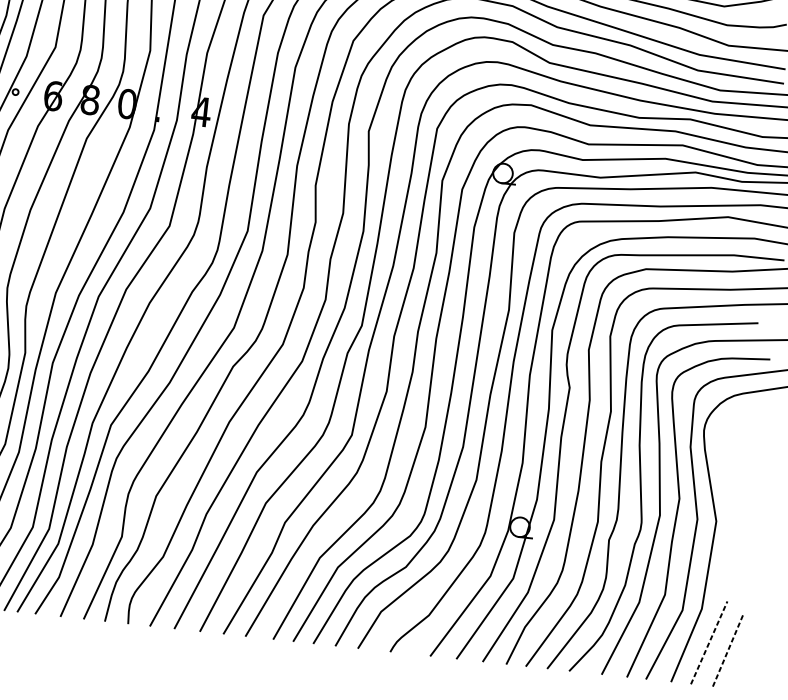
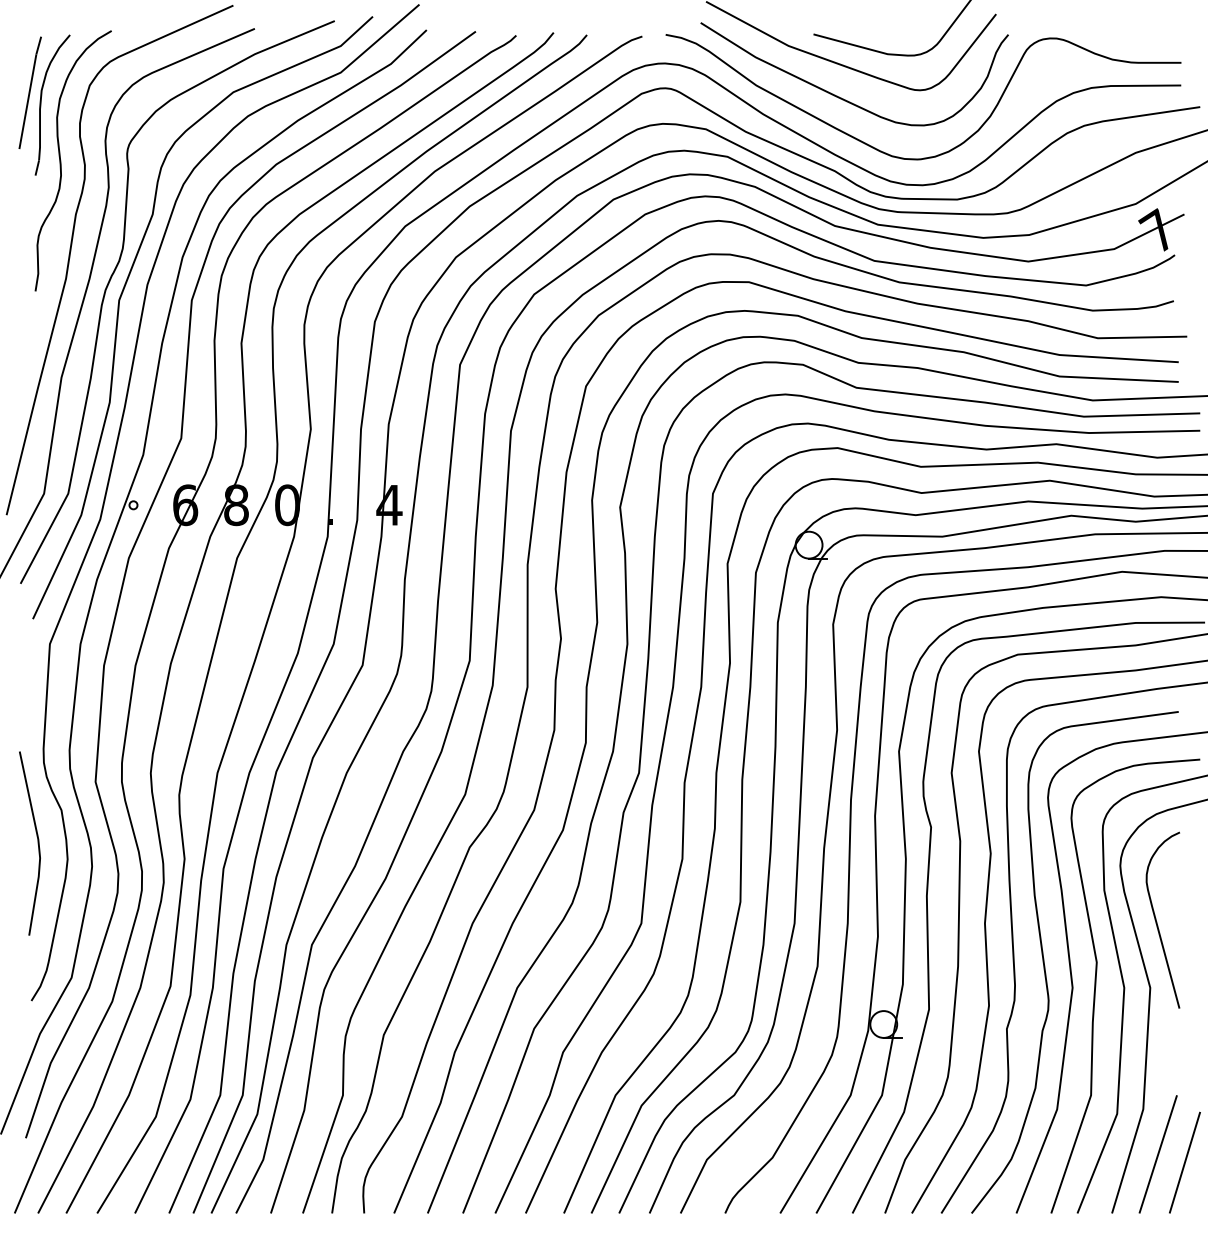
curve: (726, 473) -> (1157, 921), added
line: (709, 642) -> (1158, 1153), dashed -> solid
line: (728, 650) -> (1185, 1162), dashed -> solid

